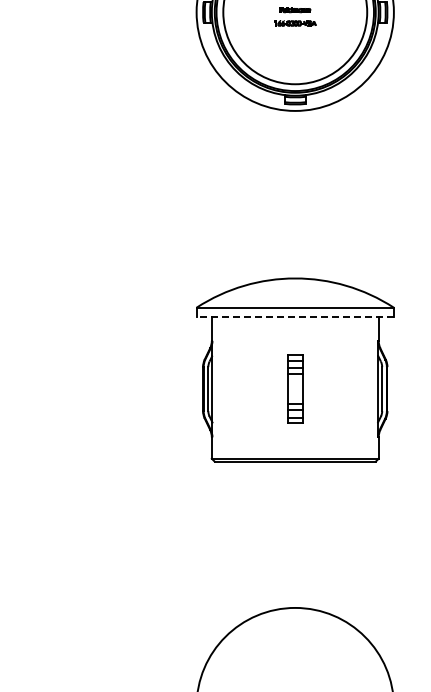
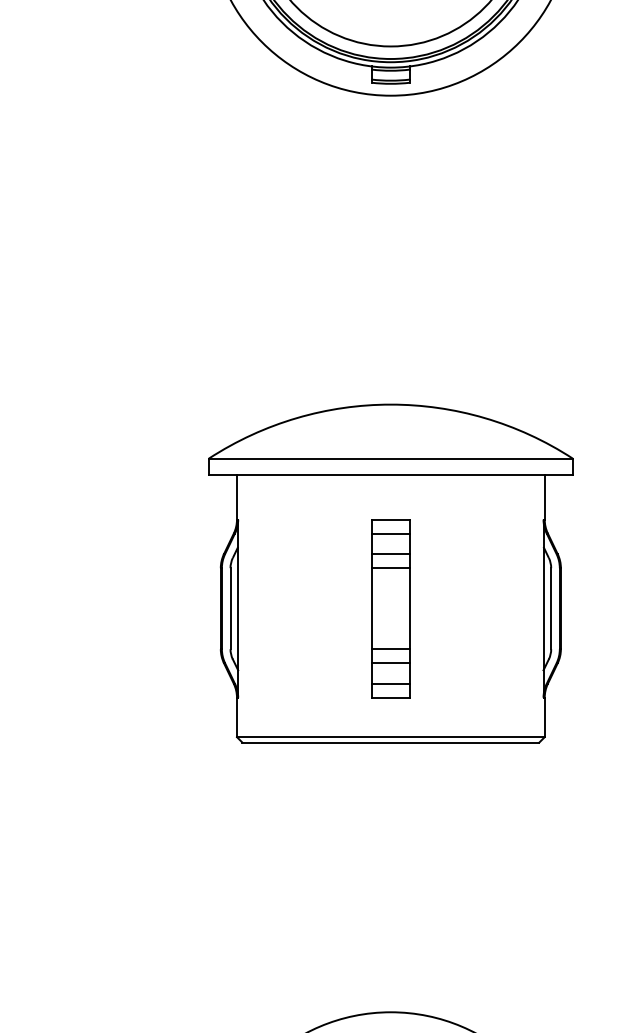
line: (295, 316) -> (391, 474), dashed -> solid
part: (295, 388) -> (391, 607), size x1.43

